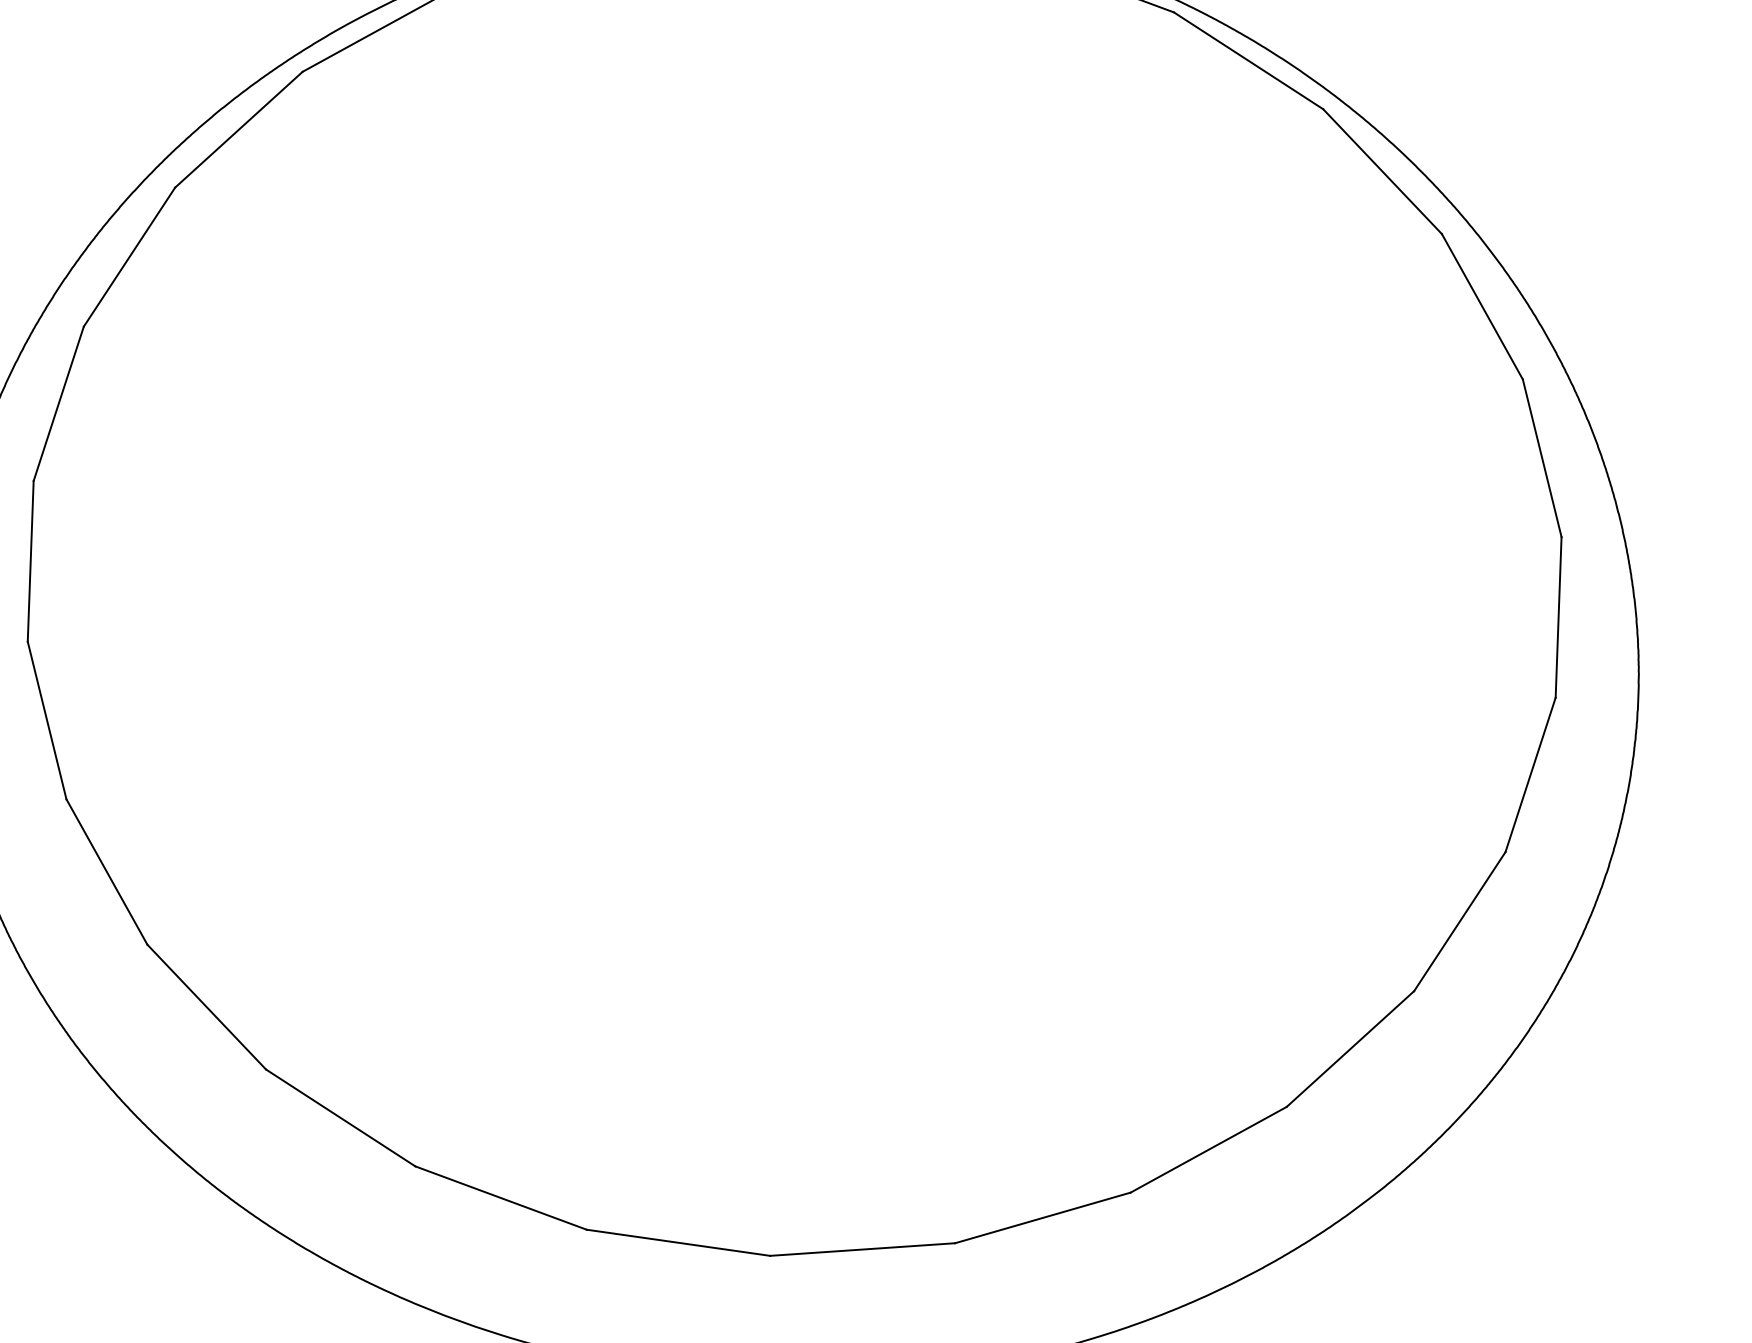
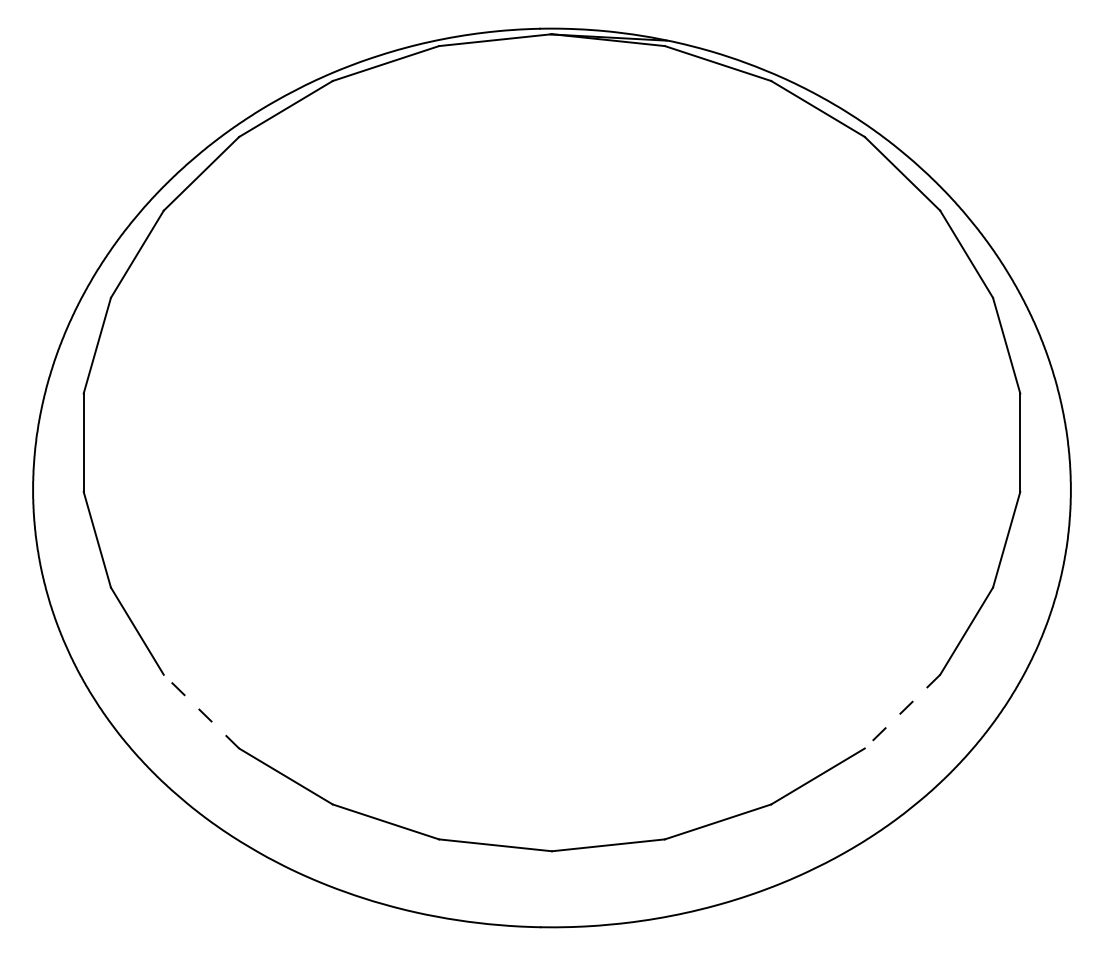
line: (206, 1006) -> (201, 711), solid -> dashed
line: (1350, 1048) -> (902, 711), solid -> dashed

